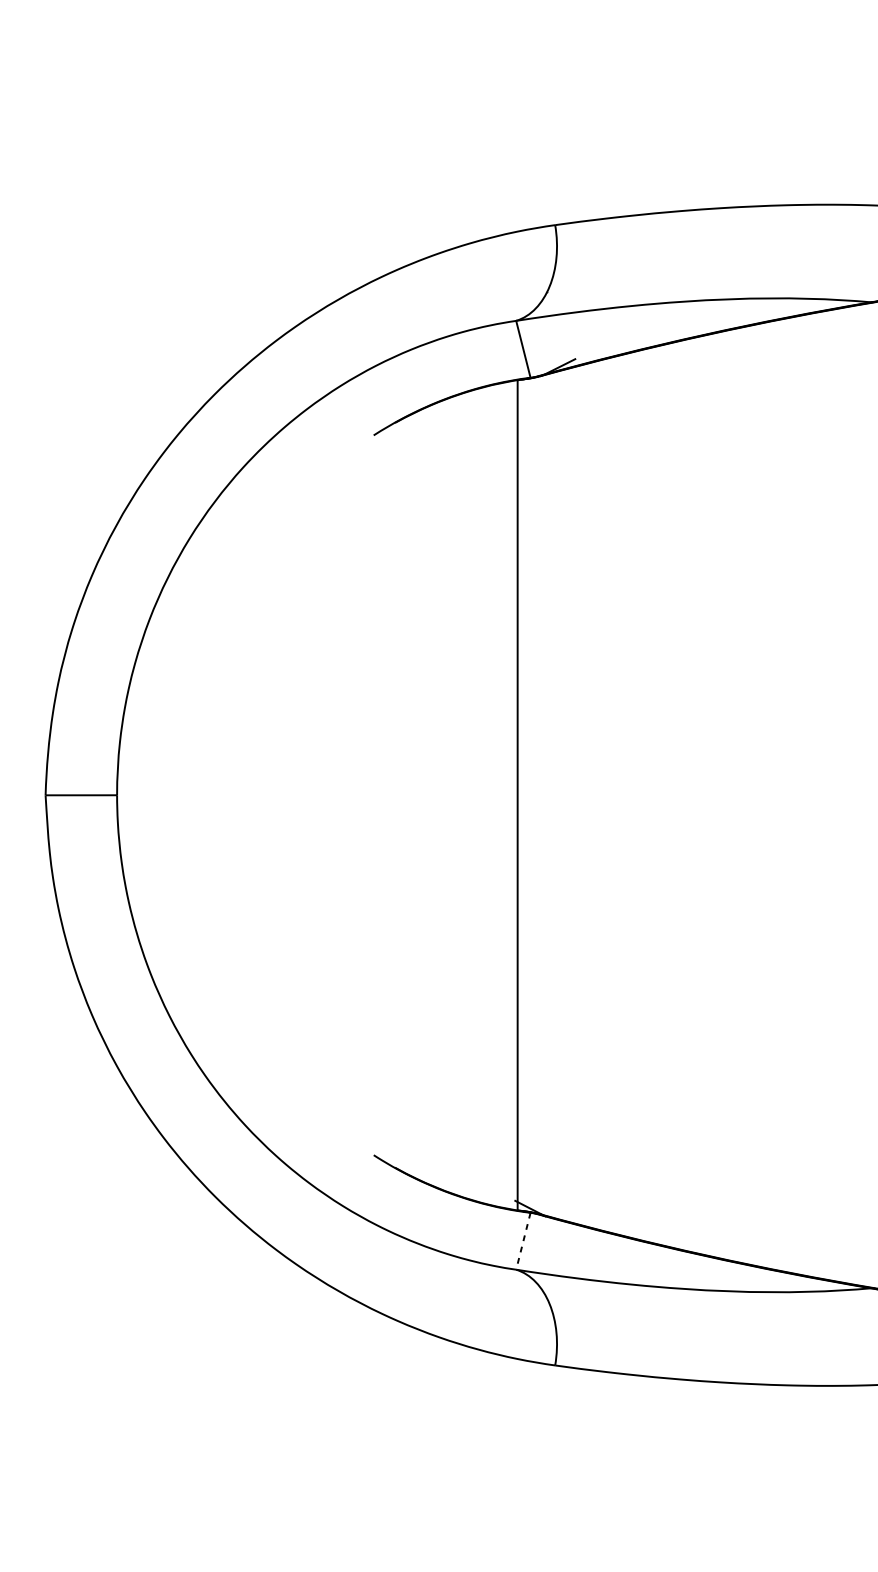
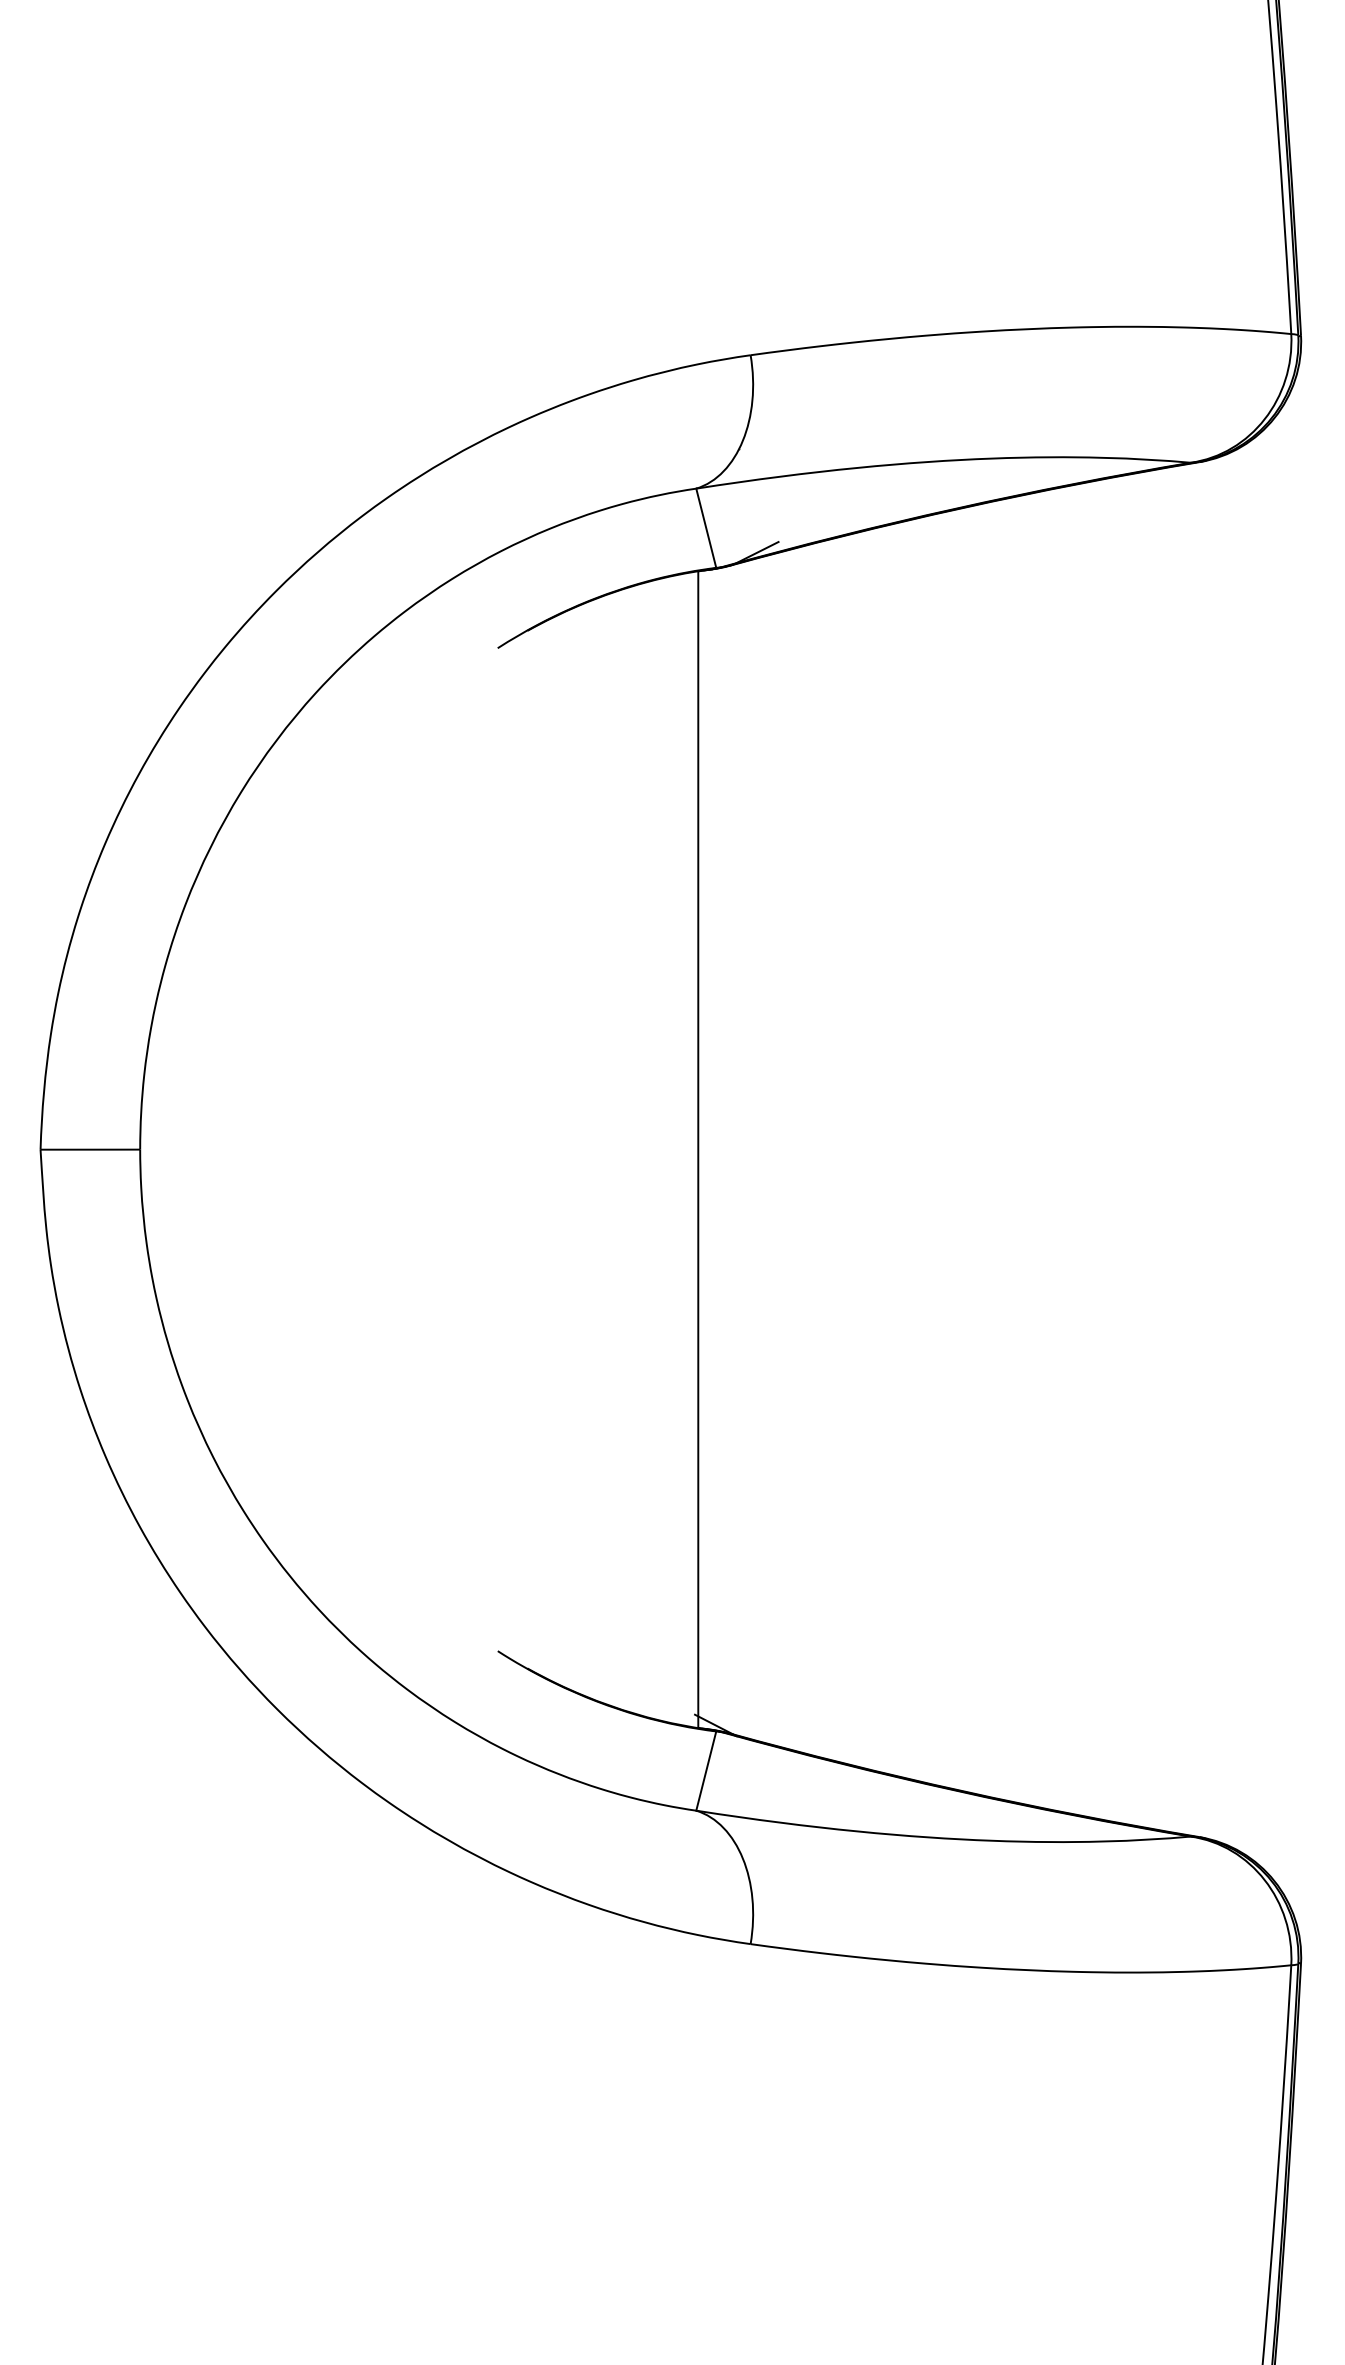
line: (523, 1241) -> (706, 1771), dashed -> solid

